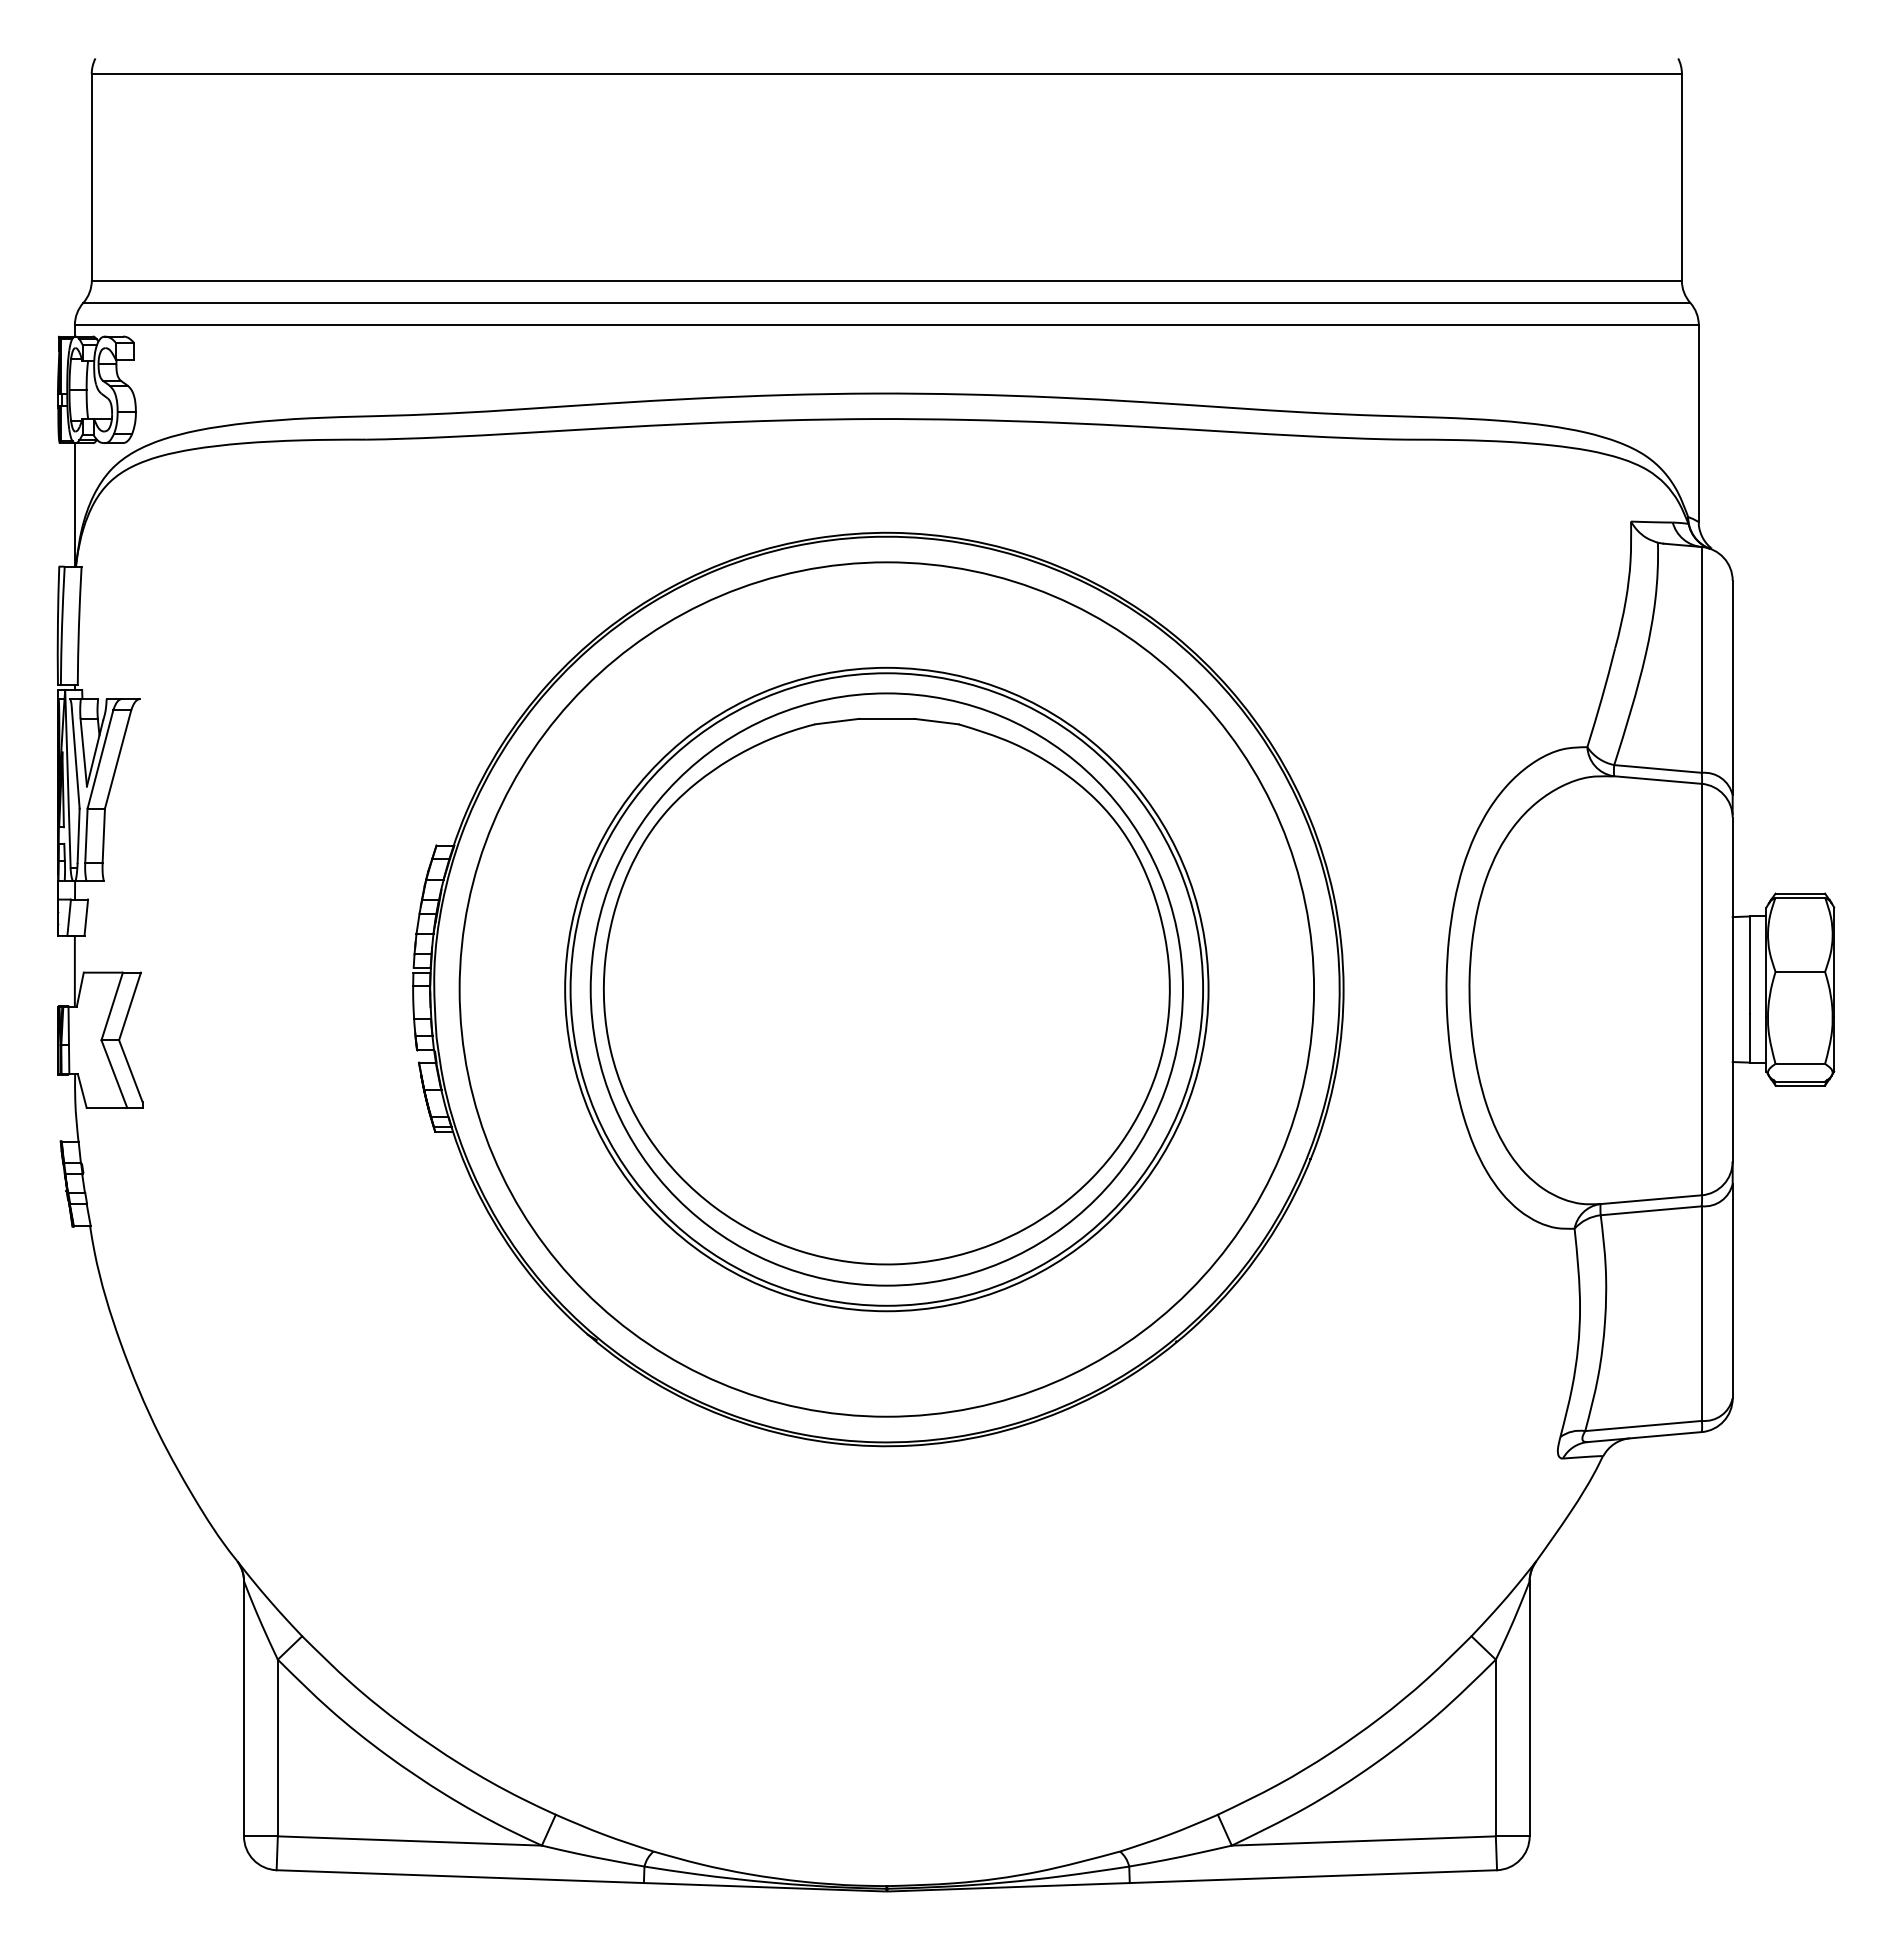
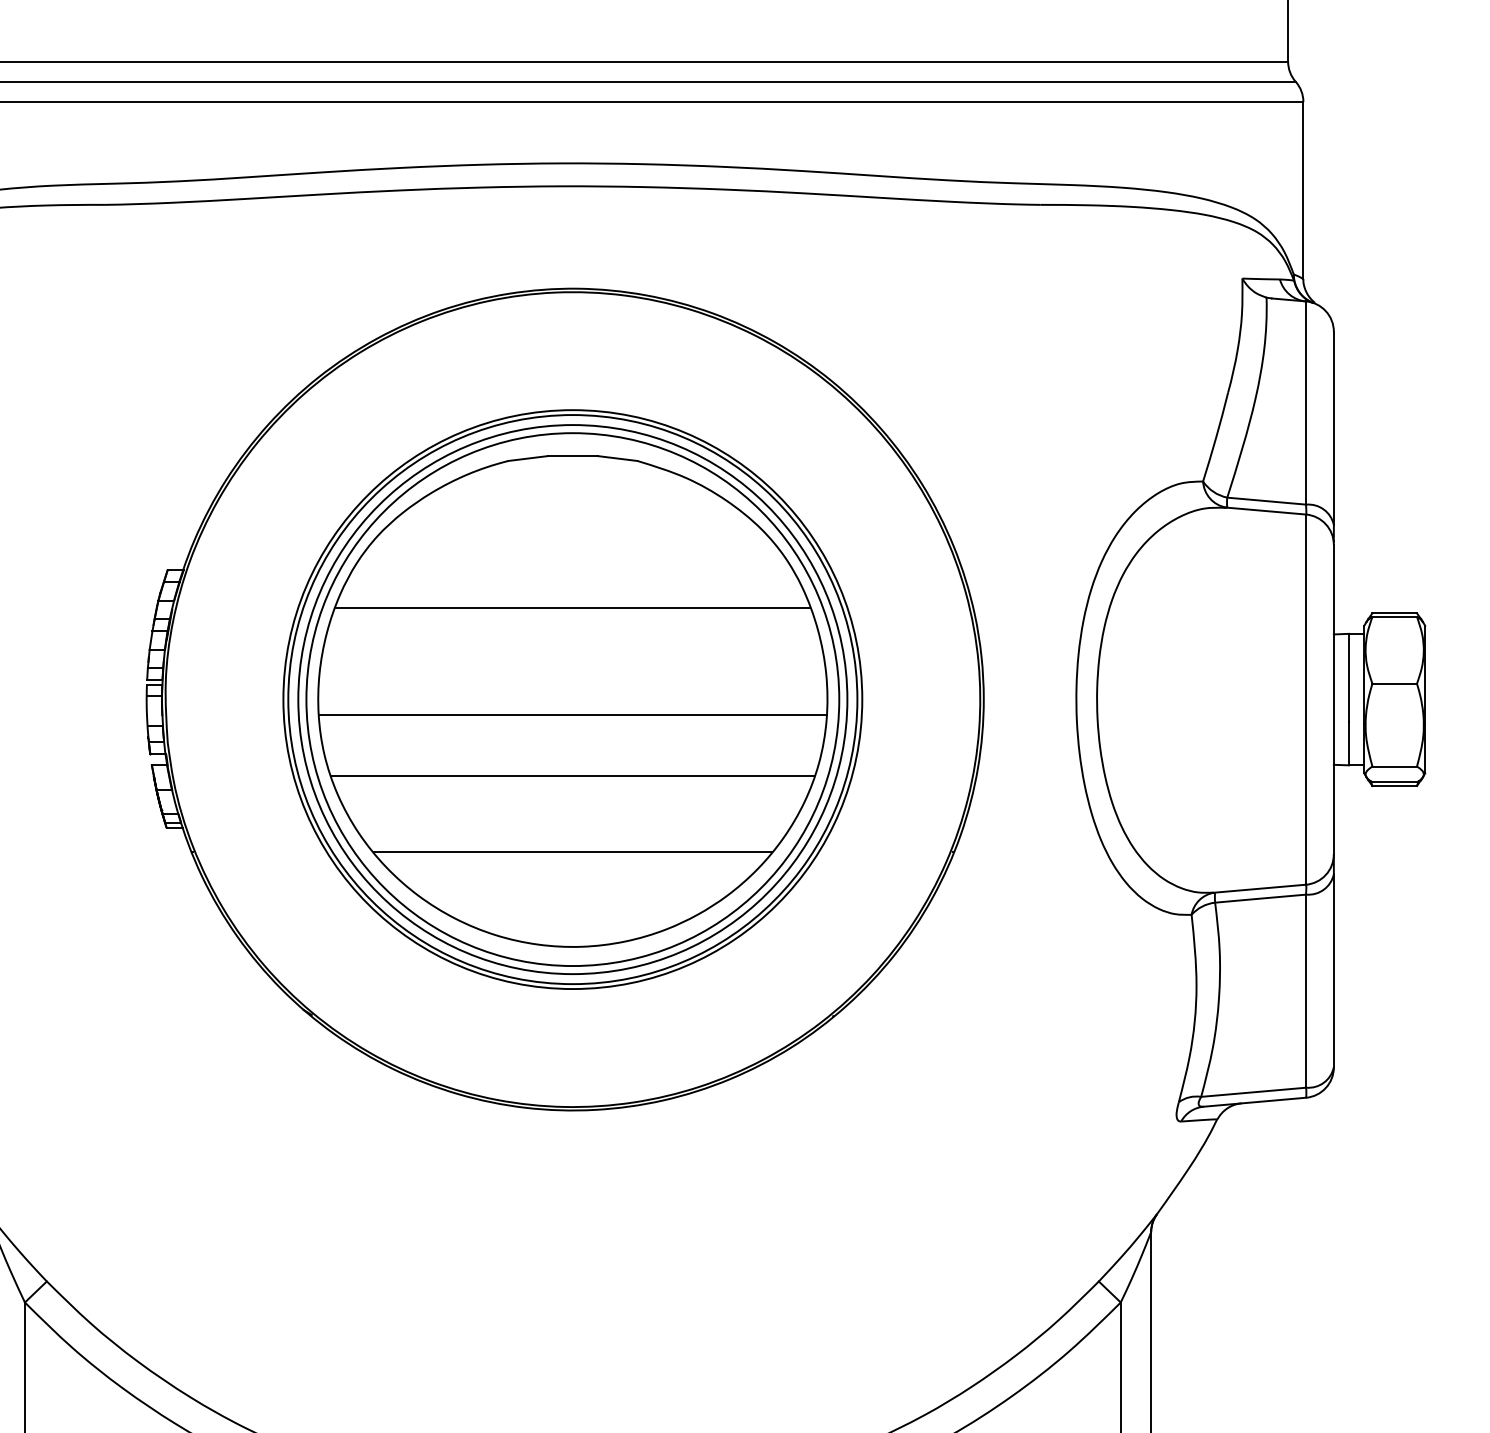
line: (886, 888) -> (572, 608), added
circle: (886, 989) -> (572, 699), size x0.71
line: (886, 1006) -> (572, 714), added
line: (886, 1074) -> (572, 776), added
line: (886, 1158) -> (572, 851), added

